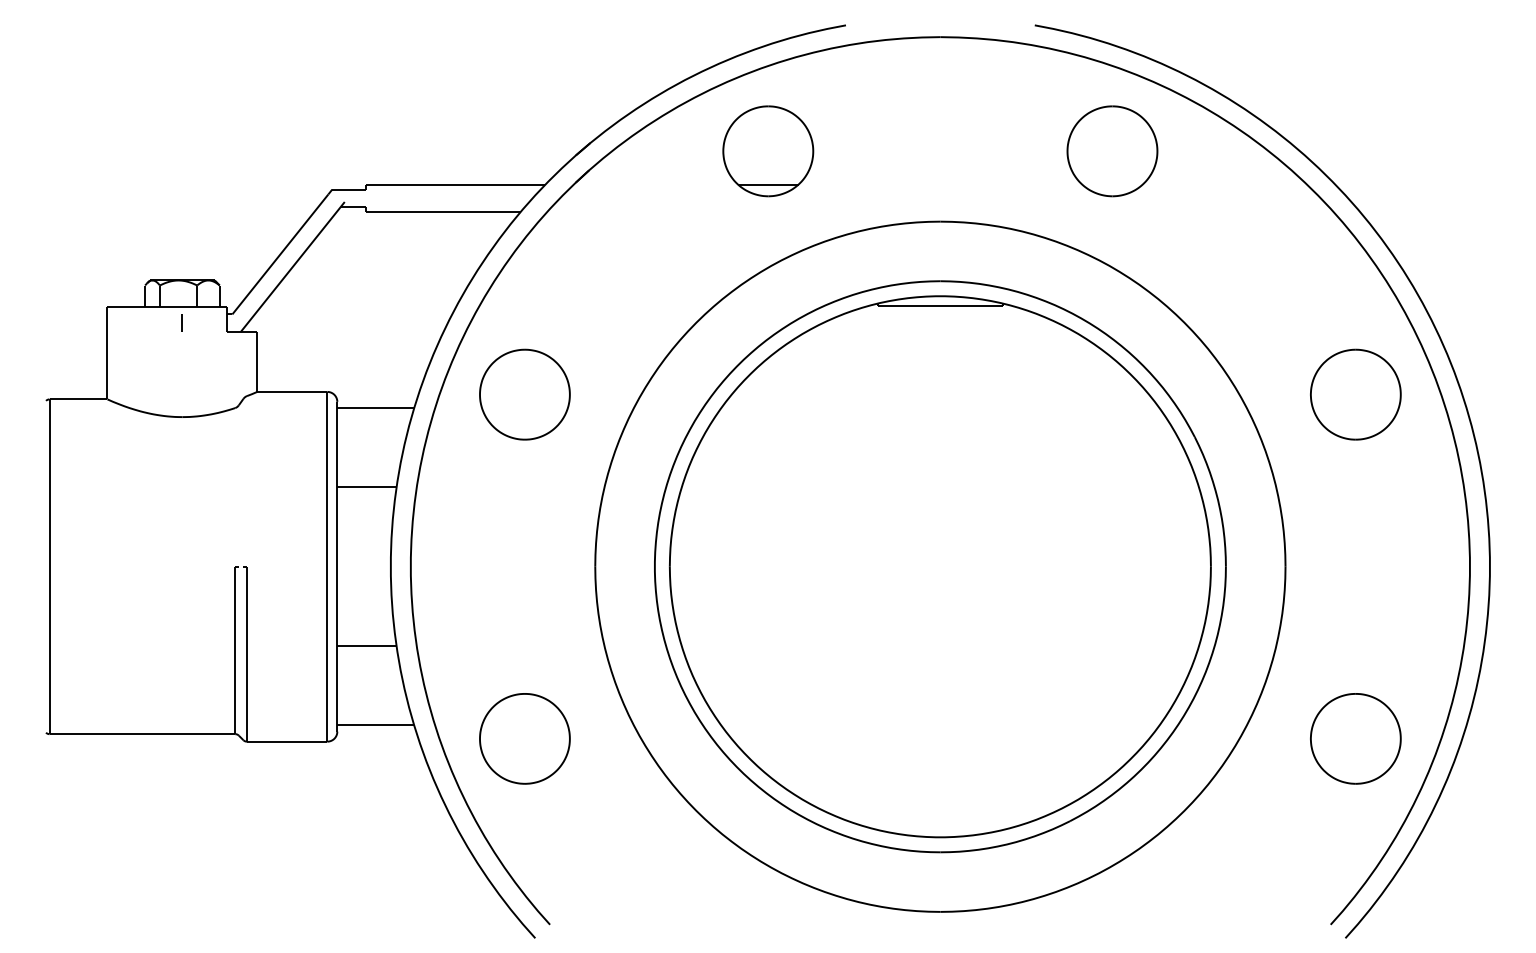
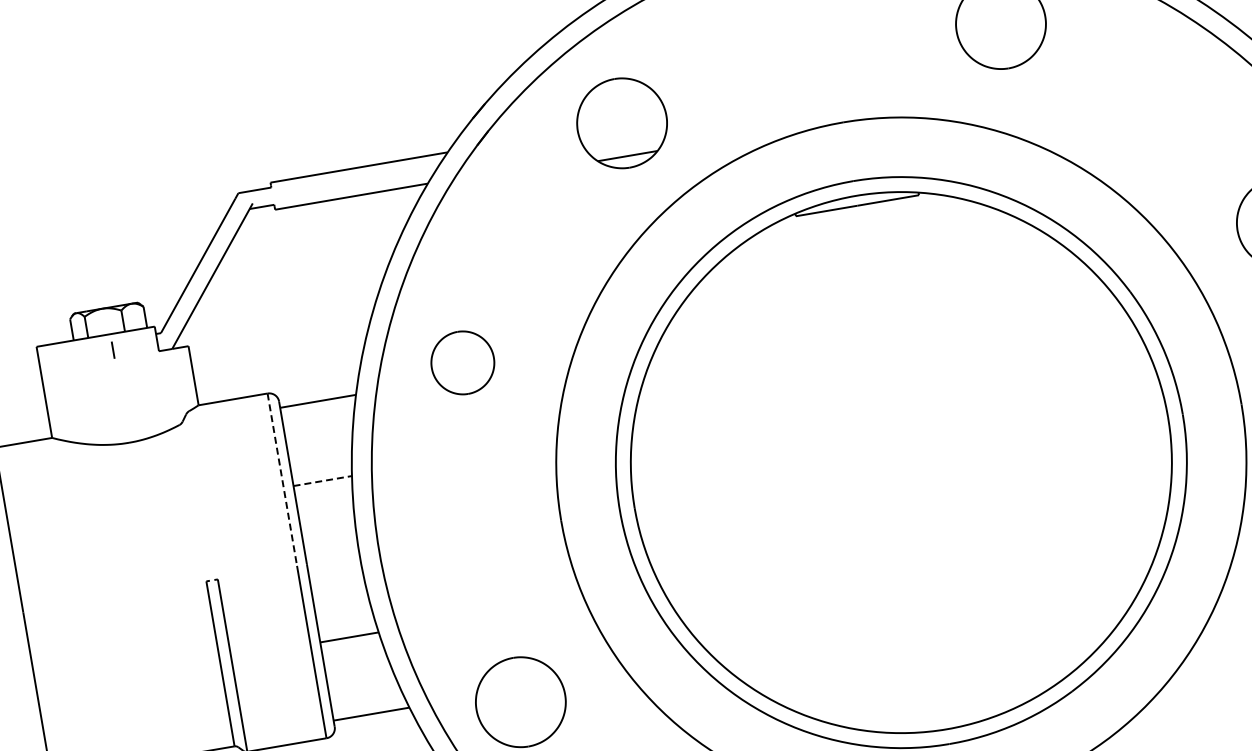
part: (768, 151) -> (622, 123), moved
part: (524, 394) -> (462, 362), size x0.7
line: (327, 479) -> (282, 479), solid -> dashed
line: (366, 487) -> (322, 481), solid -> dashed

